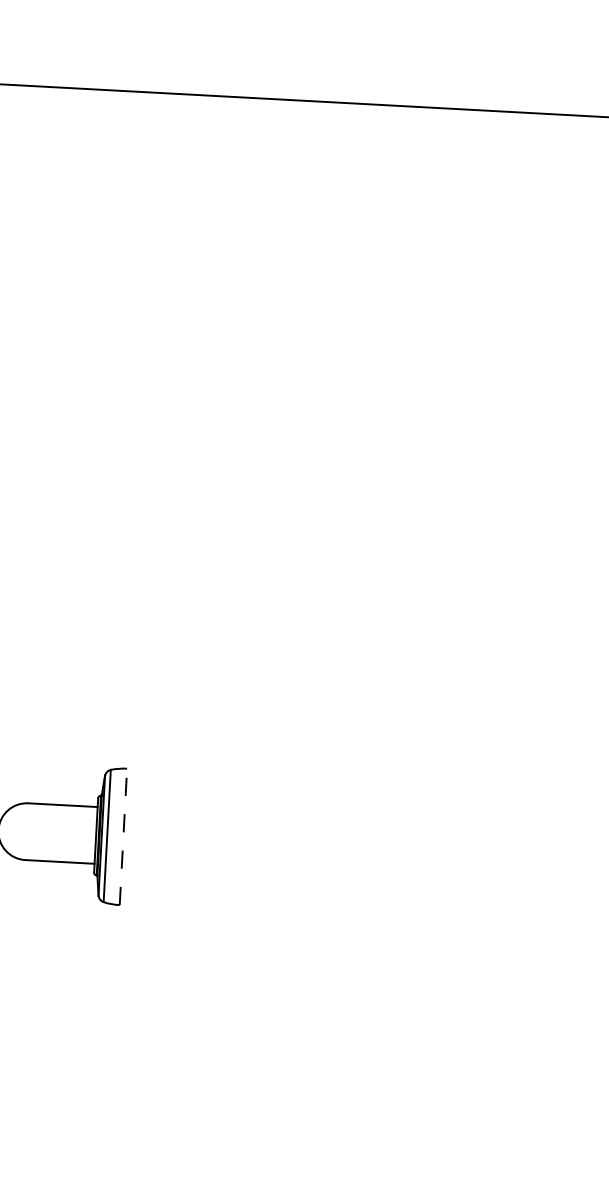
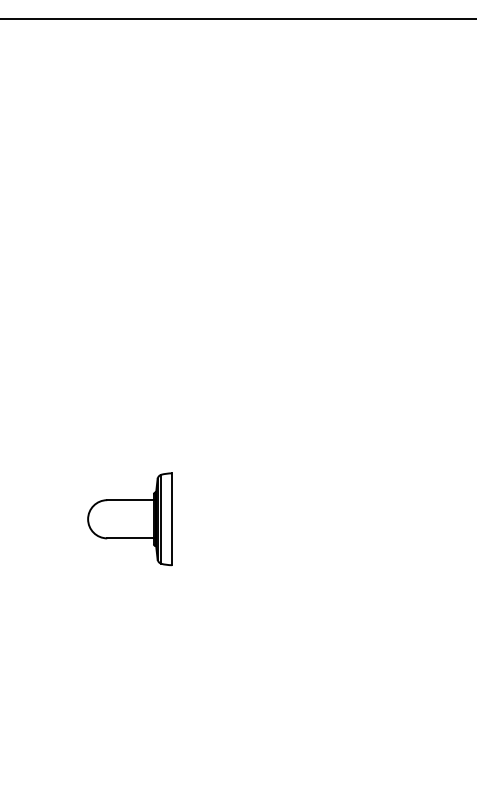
line: (123, 837) -> (172, 519), dashed -> solid

